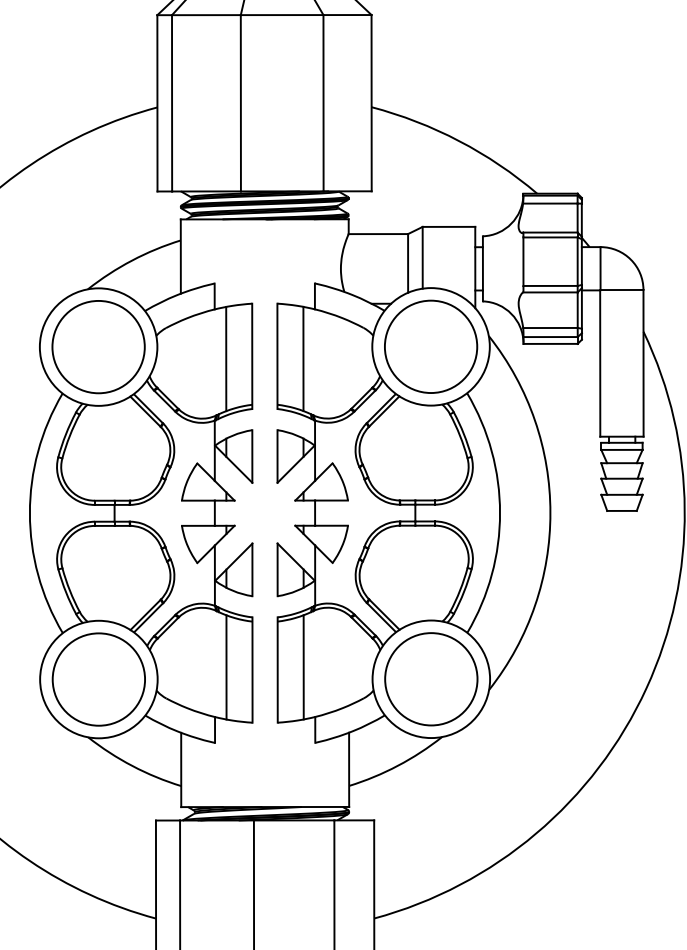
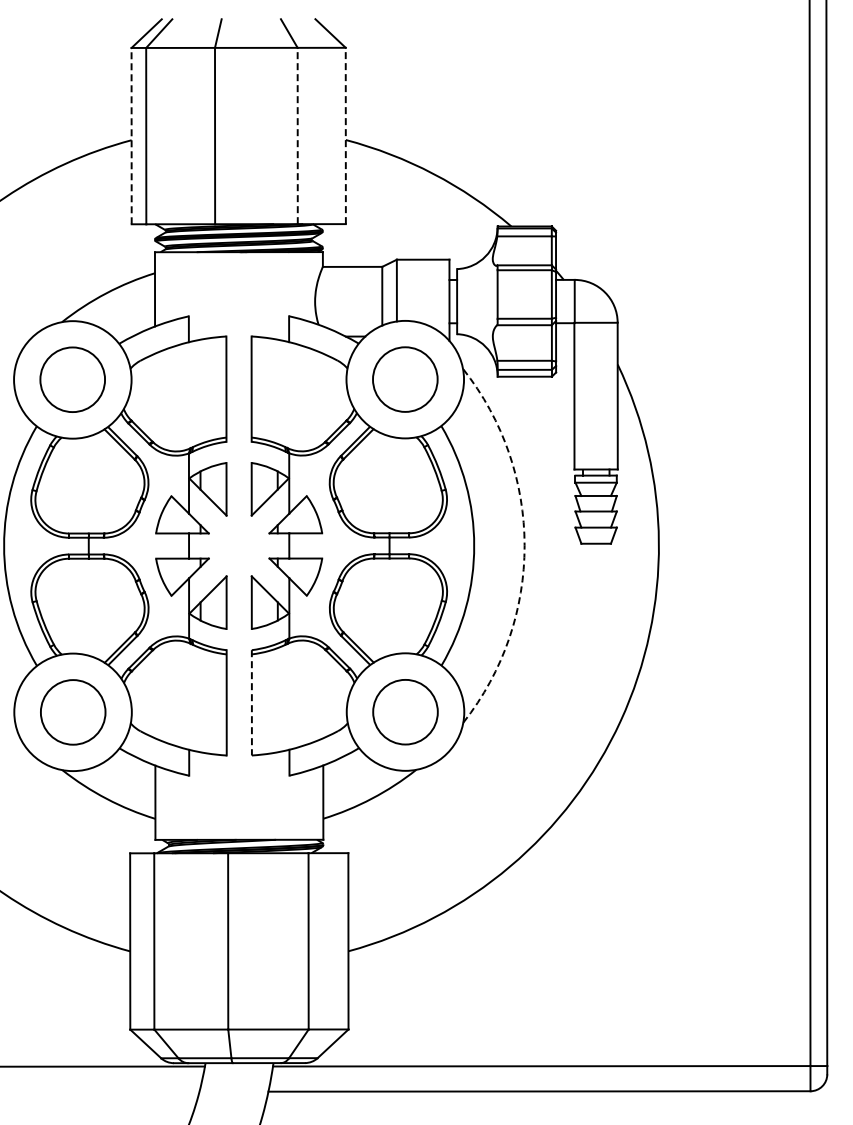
line: (157, 102) -> (131, 135), solid -> dashed
line: (323, 102) -> (297, 135), solid -> dashed
line: (371, 102) -> (345, 135), solid -> dashed
circle: (98, 346) -> (72, 379), size x0.7
circle: (431, 346) -> (405, 379), size x0.7
line: (226, 358) -> (200, 391), removed
line: (303, 358) -> (277, 391), removed
arc: (550, 512) -> (524, 545), solid -> dashed
line: (226, 667) -> (200, 700), removed
line: (303, 667) -> (277, 700), removed
line: (277, 669) -> (251, 702), solid -> dashed
circle: (99, 679) -> (73, 712), size x0.7
circle: (431, 679) -> (405, 712), size x0.7

